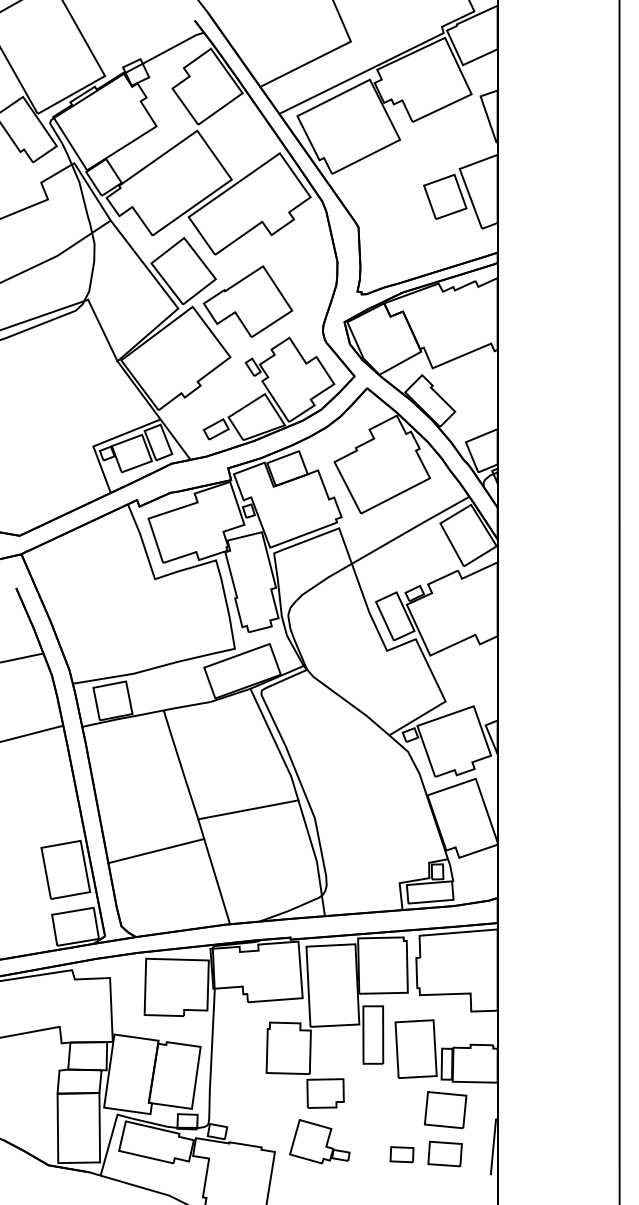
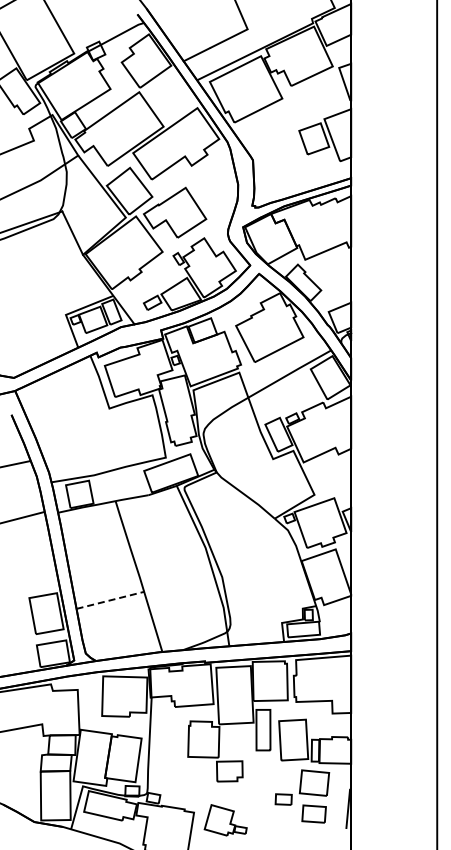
line: (248, 808) -> (175, 570), removed
line: (156, 851) -> (110, 600), solid -> dashed
part: (319, 1141) -> (225, 820), moved
part: (401, 1154) -> (283, 799), moved

